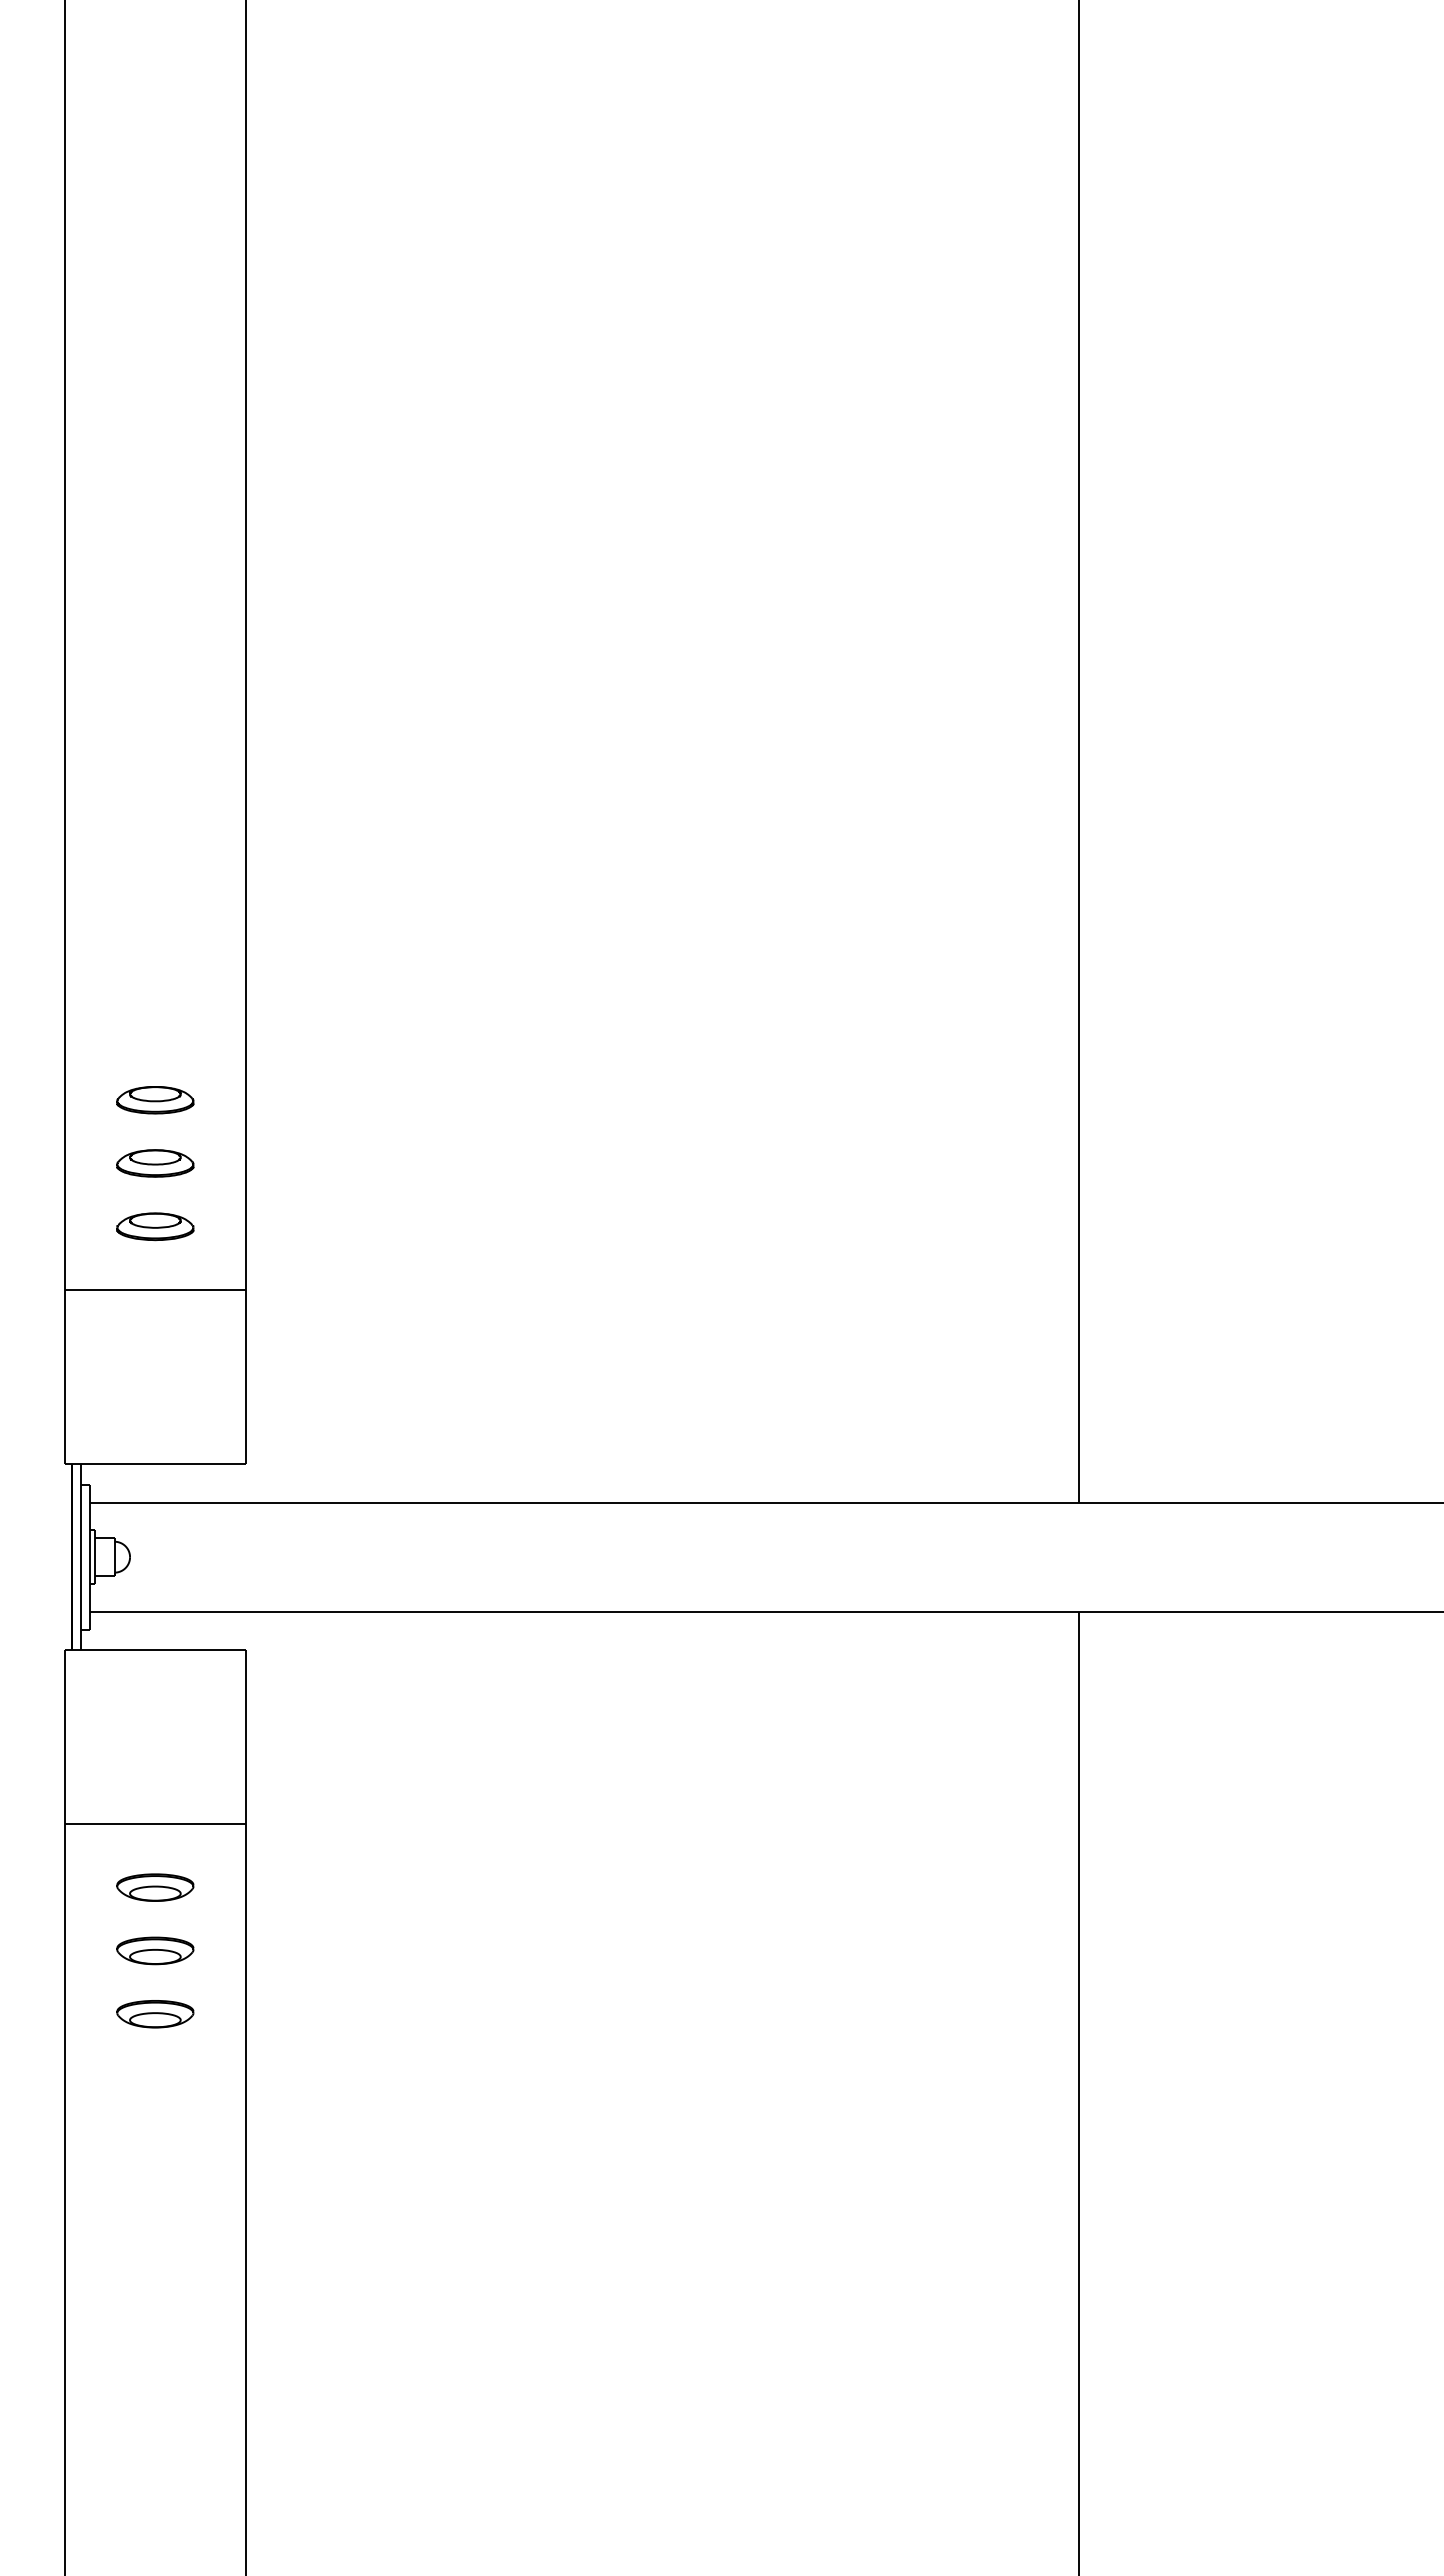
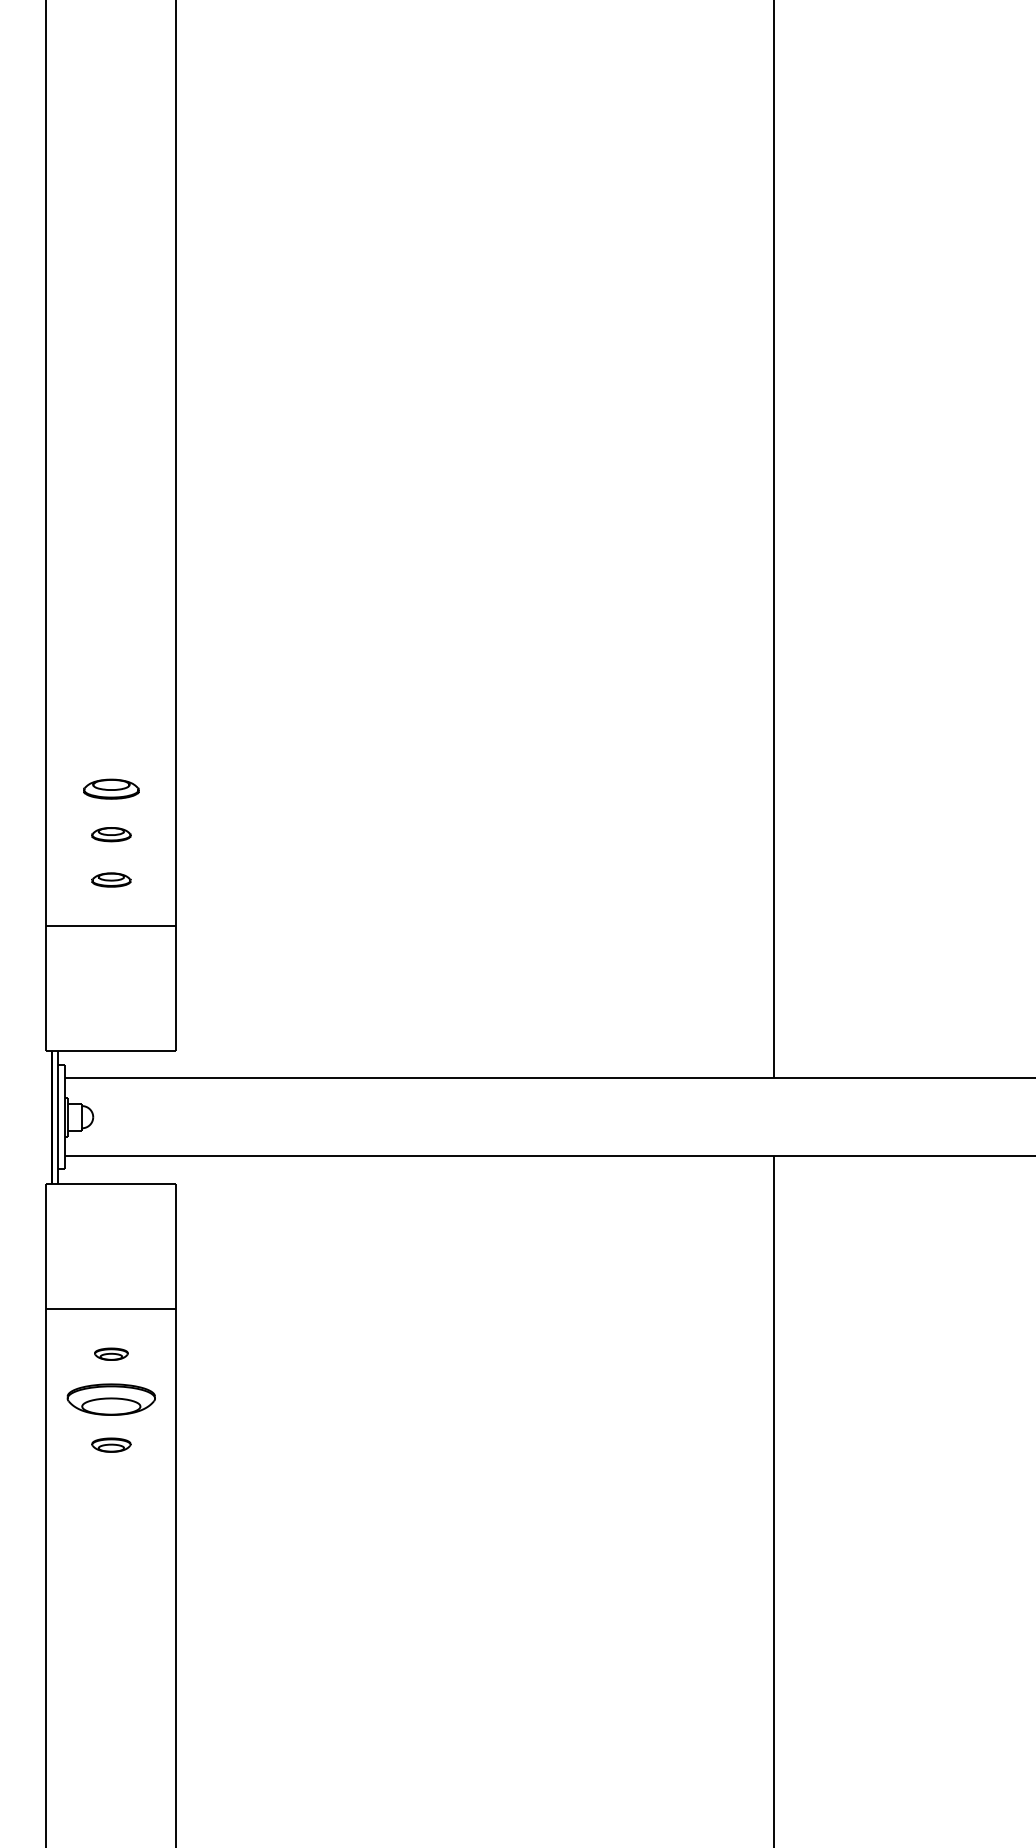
part: (155, 1163) -> (111, 834), size x0.7
part: (155, 1226) -> (111, 879), size x0.7
part: (155, 1887) -> (111, 1354), size x0.6
part: (155, 1950) -> (111, 1399), size x1.6
part: (155, 2014) -> (111, 1445), size x0.7

